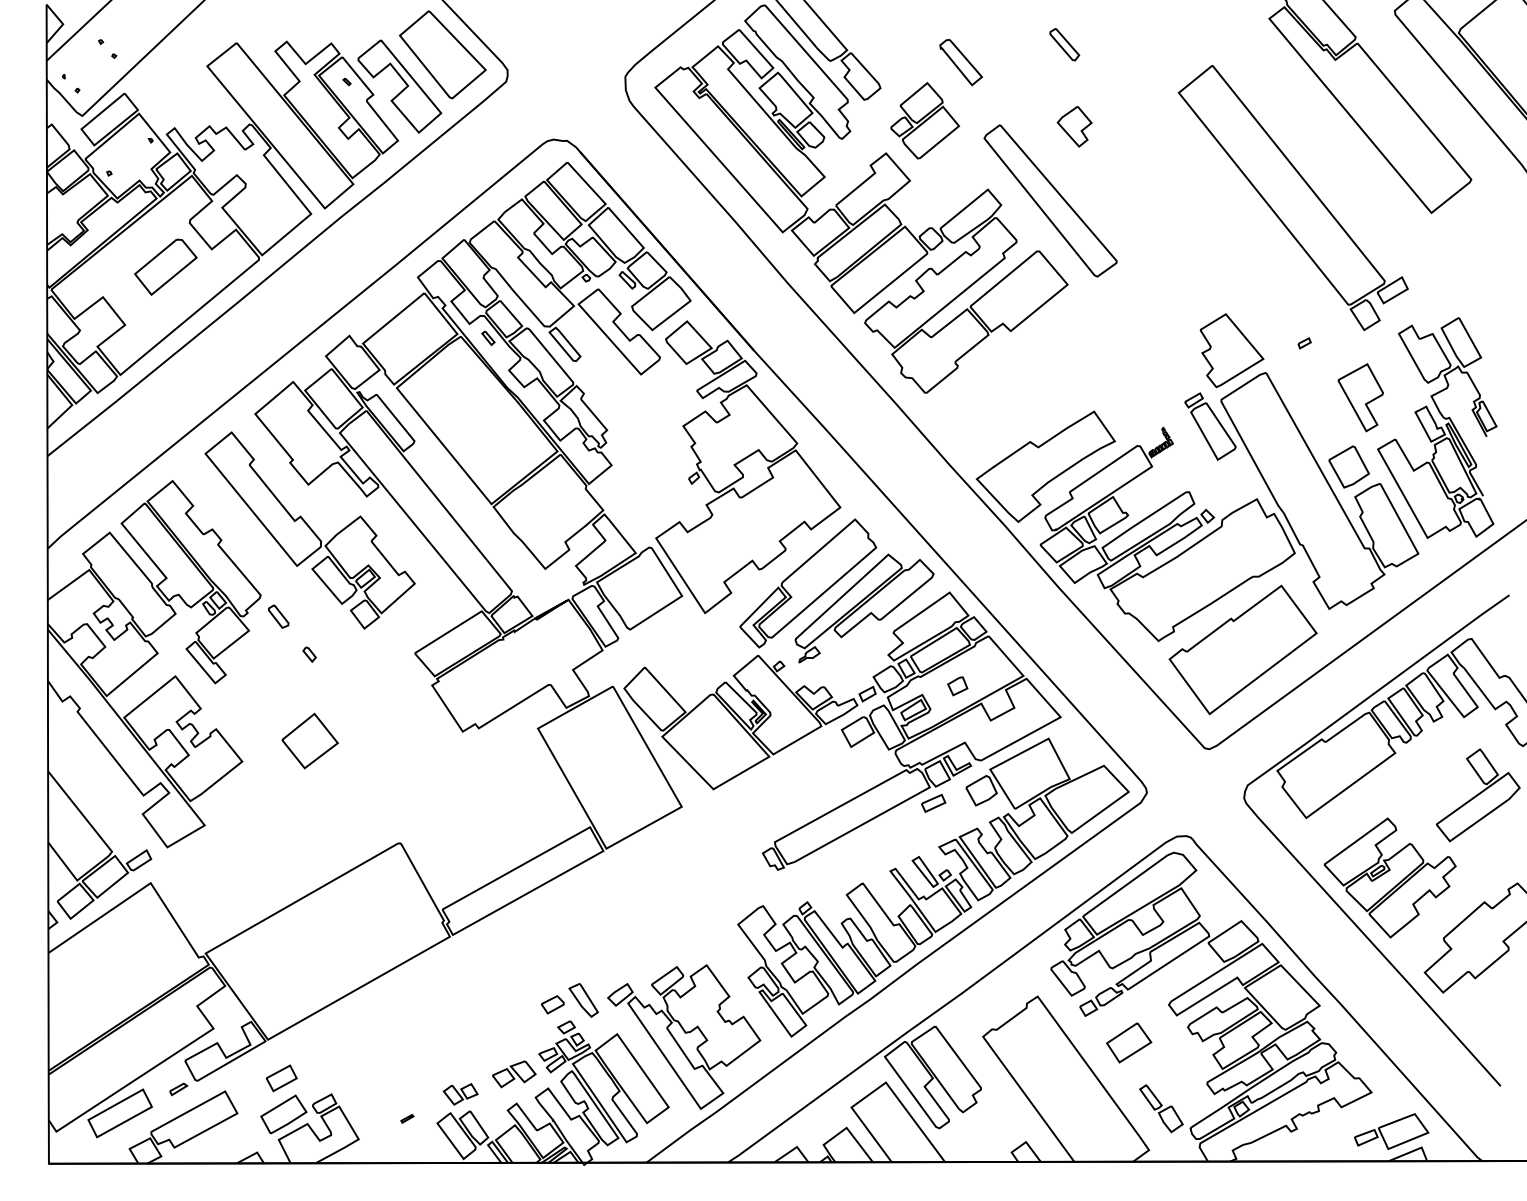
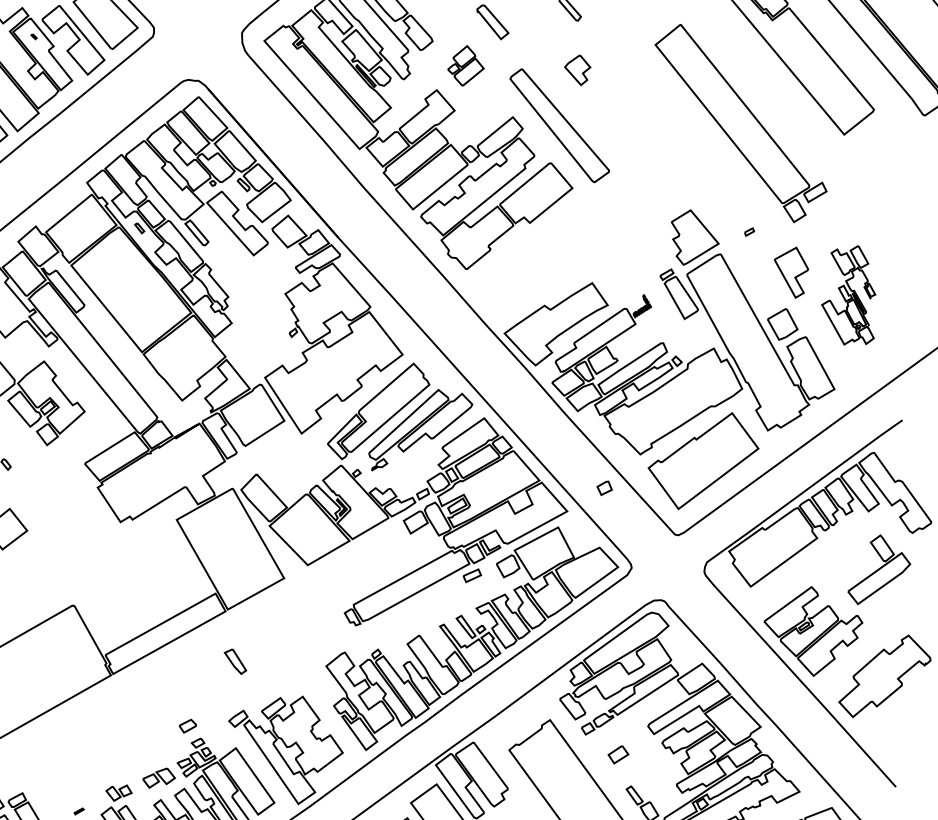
part: (925, 120) -> (466, 65), size x0.7
part: (1437, 427) -> (848, 294), size x0.6
part: (957, 686) -> (604, 488), moved
part: (583, 1000) -> (235, 661), moved
part: (1129, 1042) -> (618, 754), size x0.6

